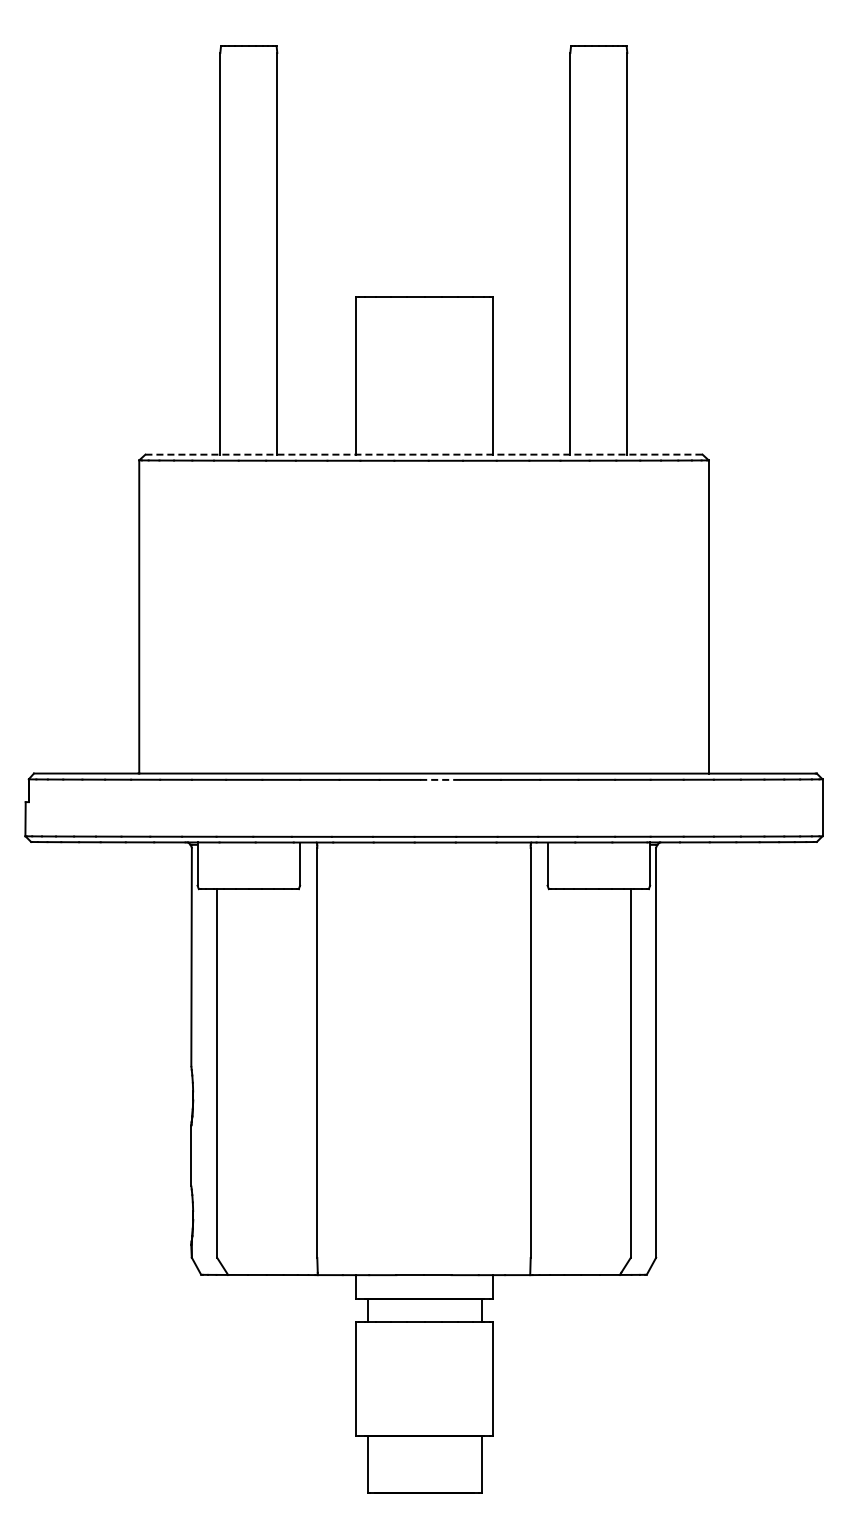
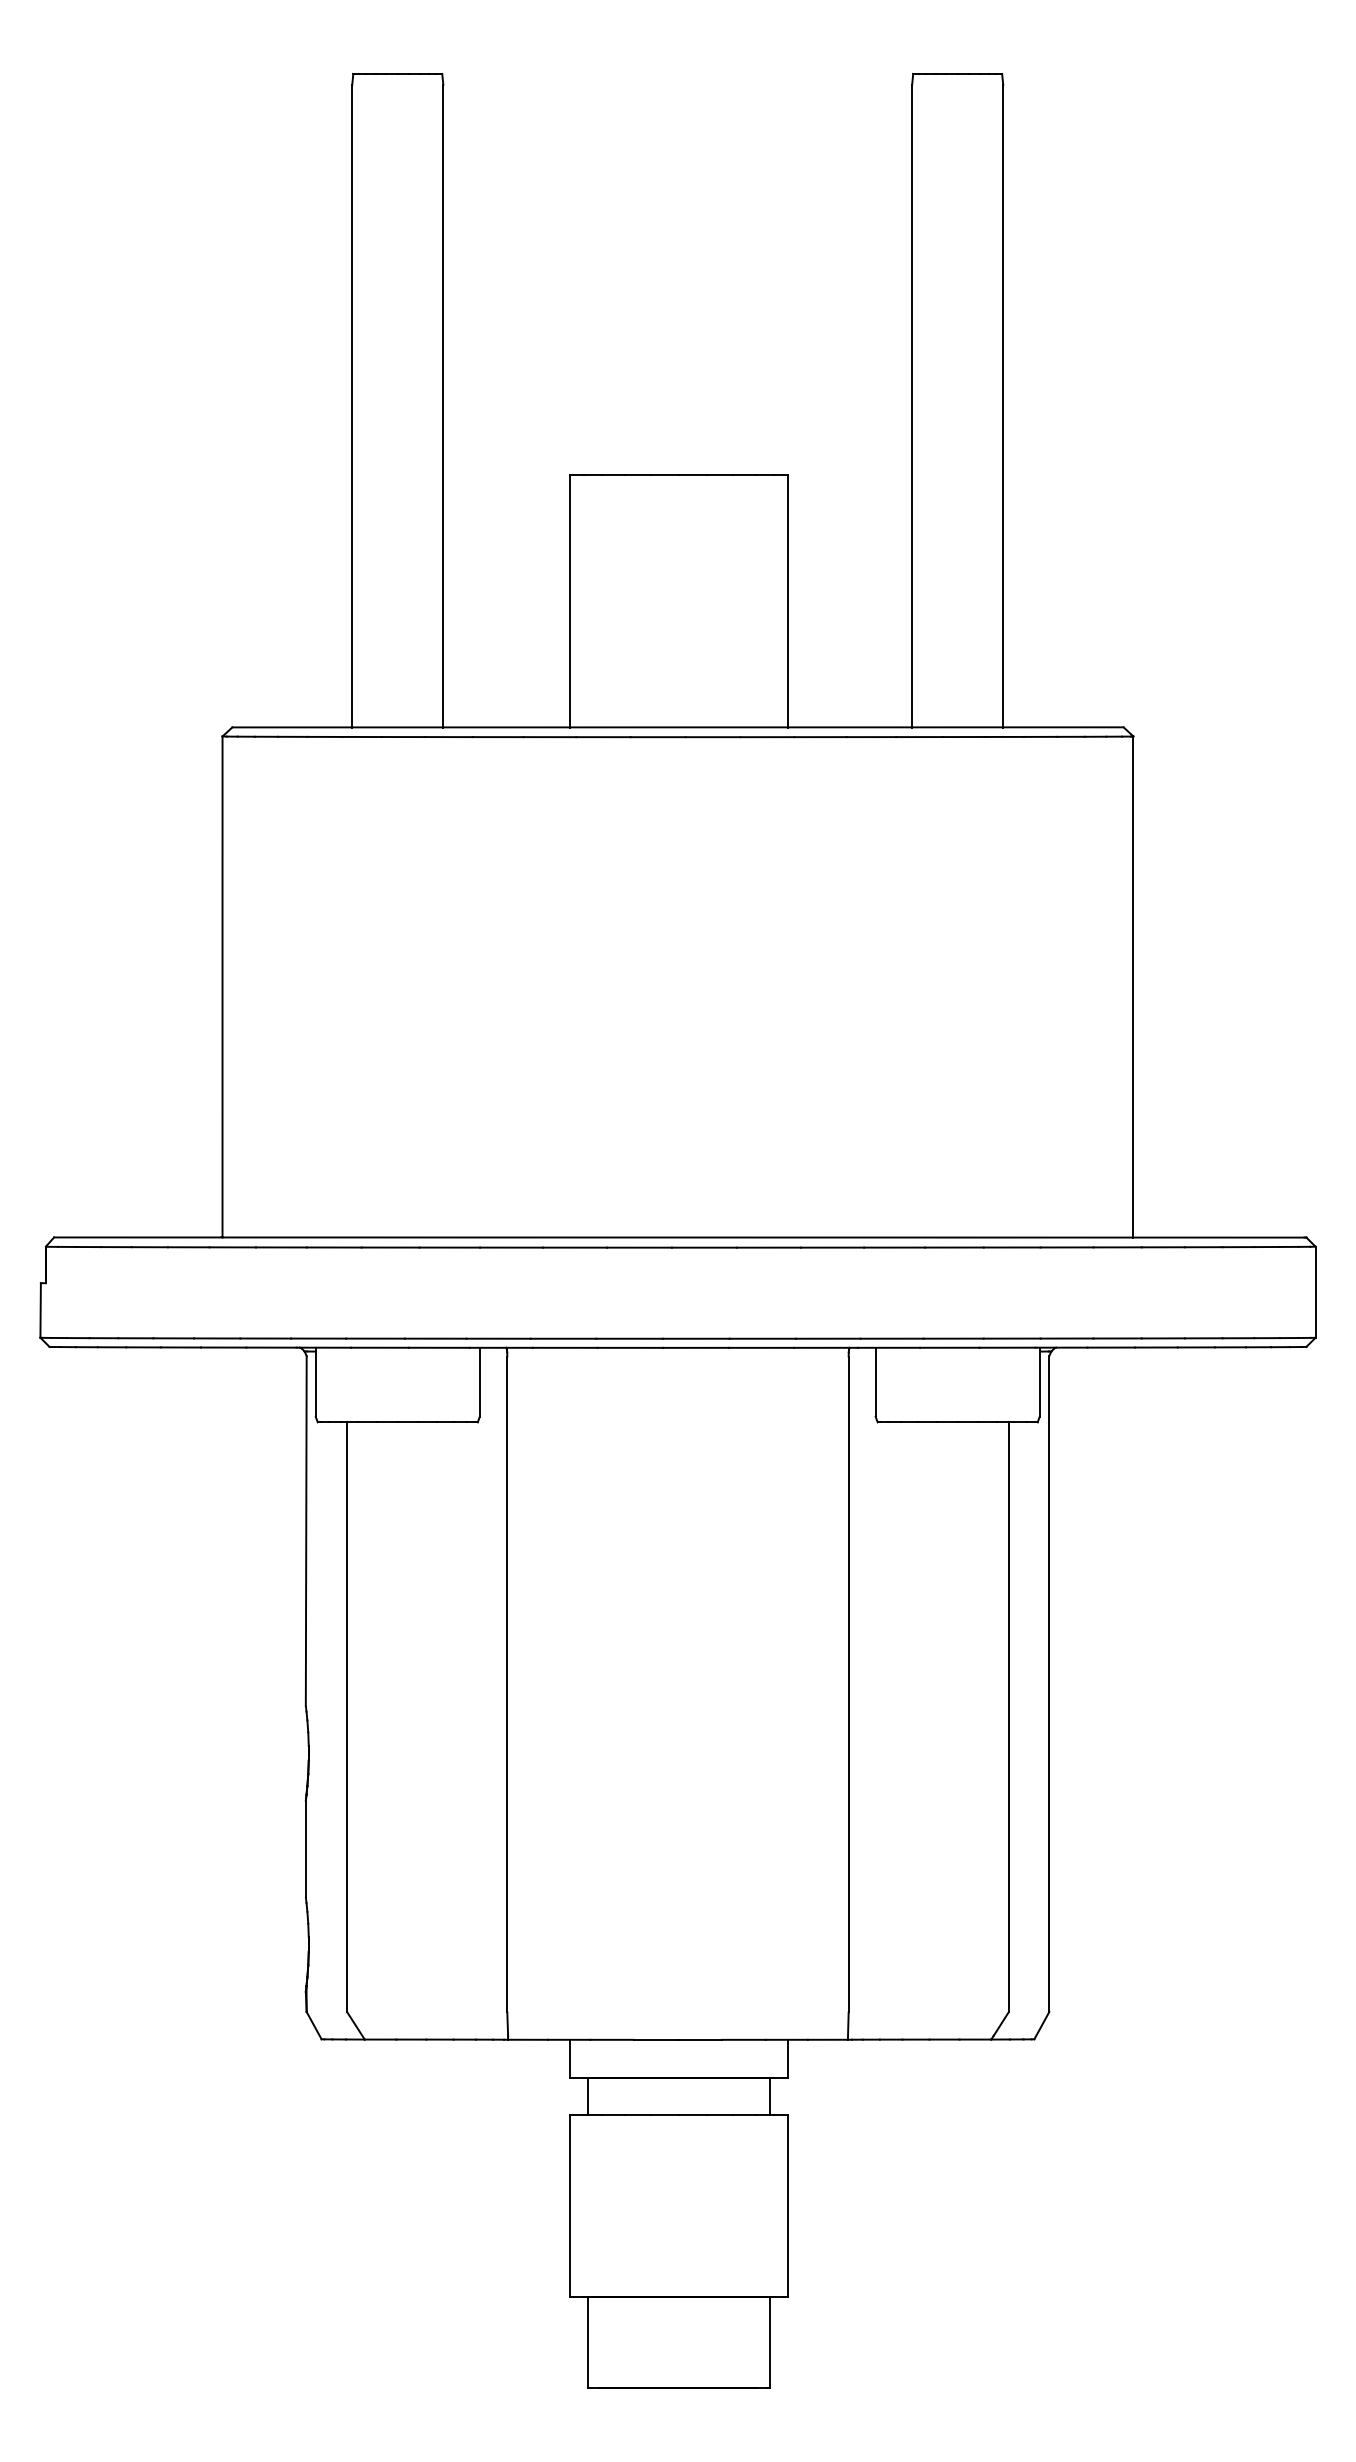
line: (424, 454) -> (678, 727), dashed -> solid
line: (440, 779) -> (704, 1246), dashed -> solid

